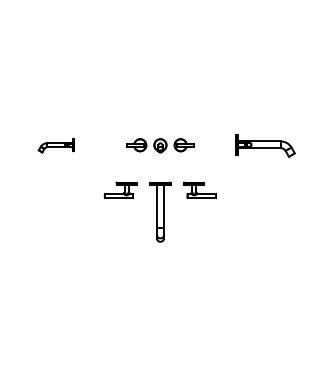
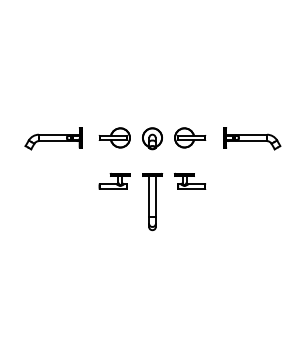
part: (56, 145) -> (53, 138), size x1.67
part: (160, 145) -> (152, 138), size x1.67

